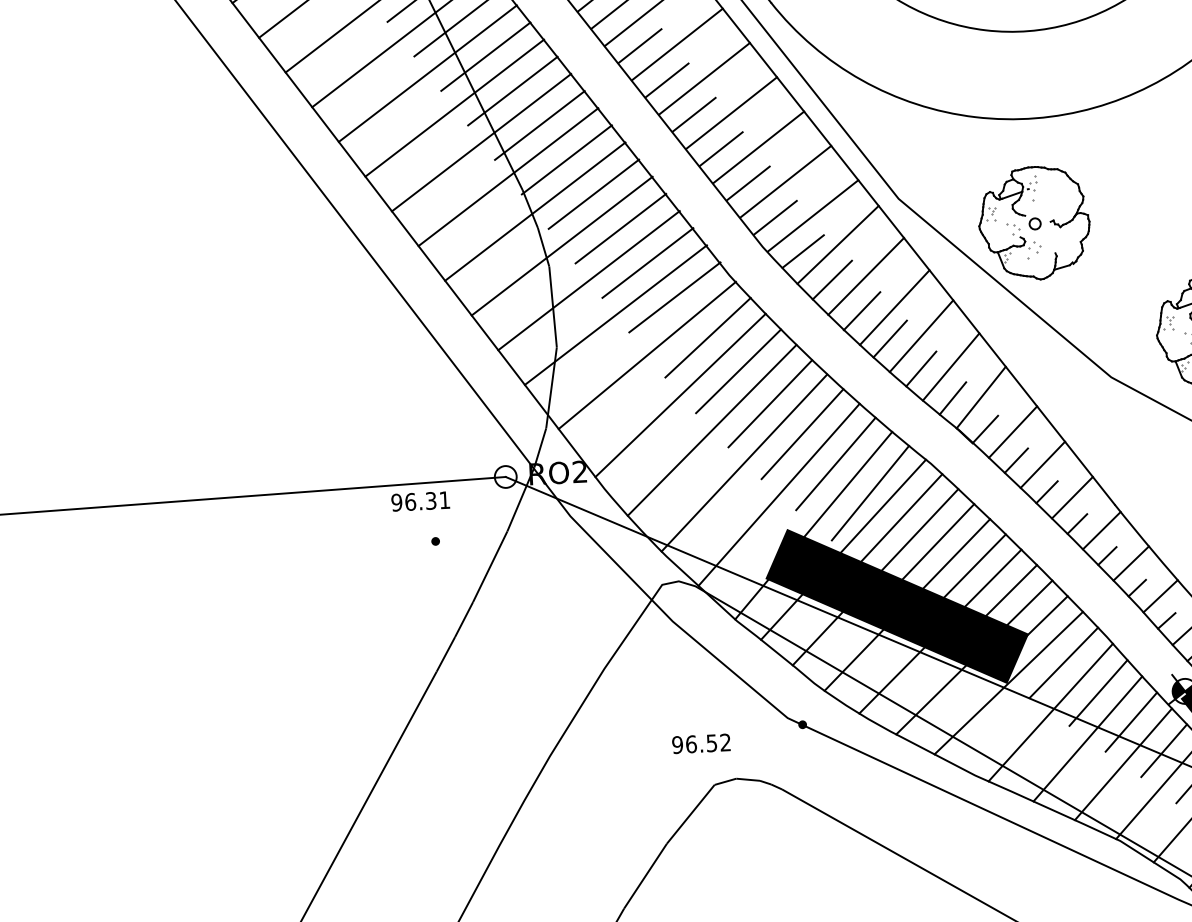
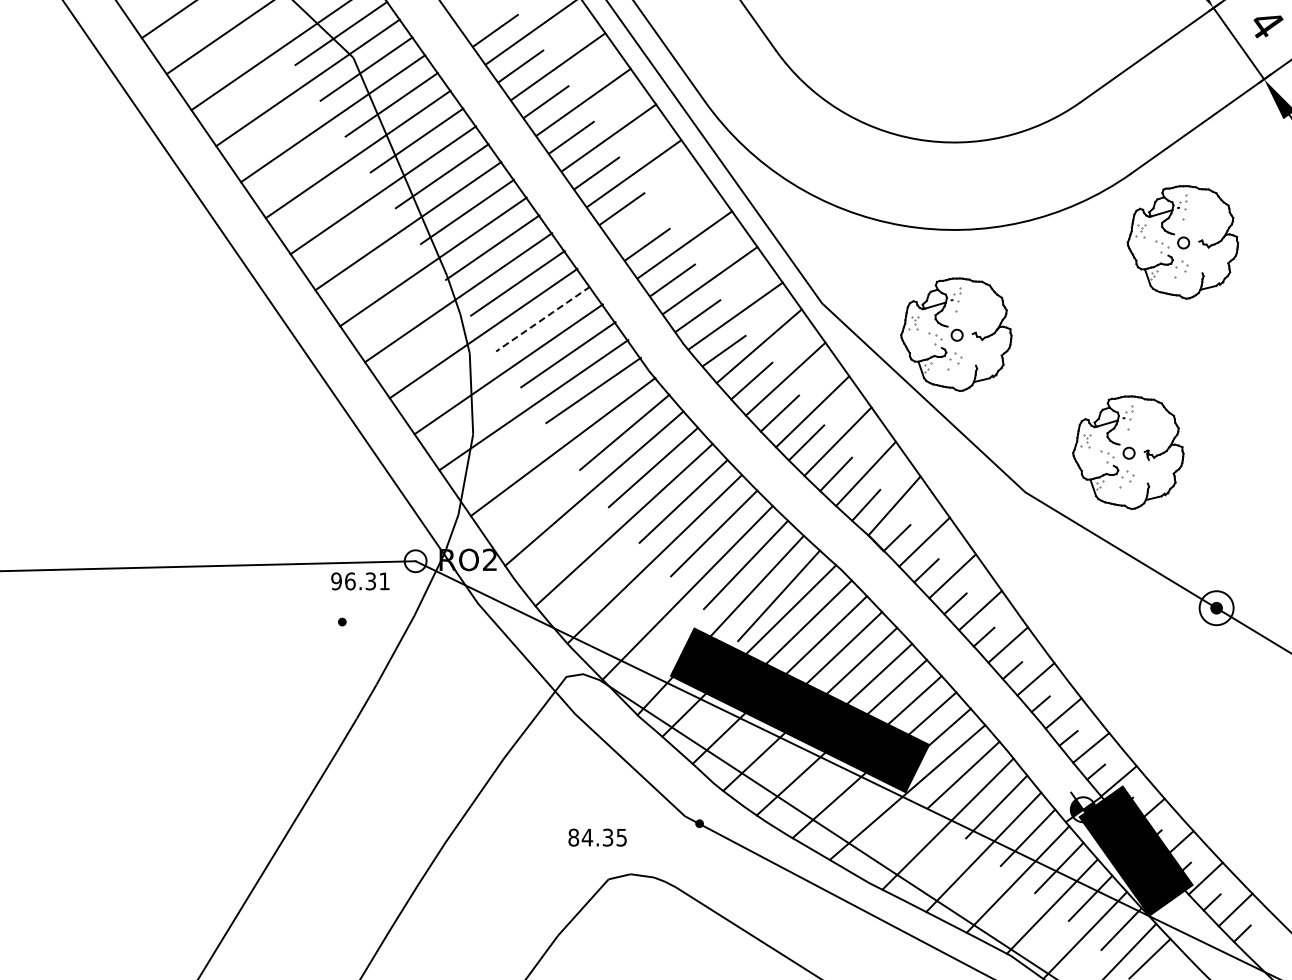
line: (731, 112) -> (659, 208), removed
line: (620, 229) -> (542, 319), solid -> dashed
text: (420, 501) -> (360, 581), moved
text: (701, 743) -> (597, 837), 96.52 -> 84.35

